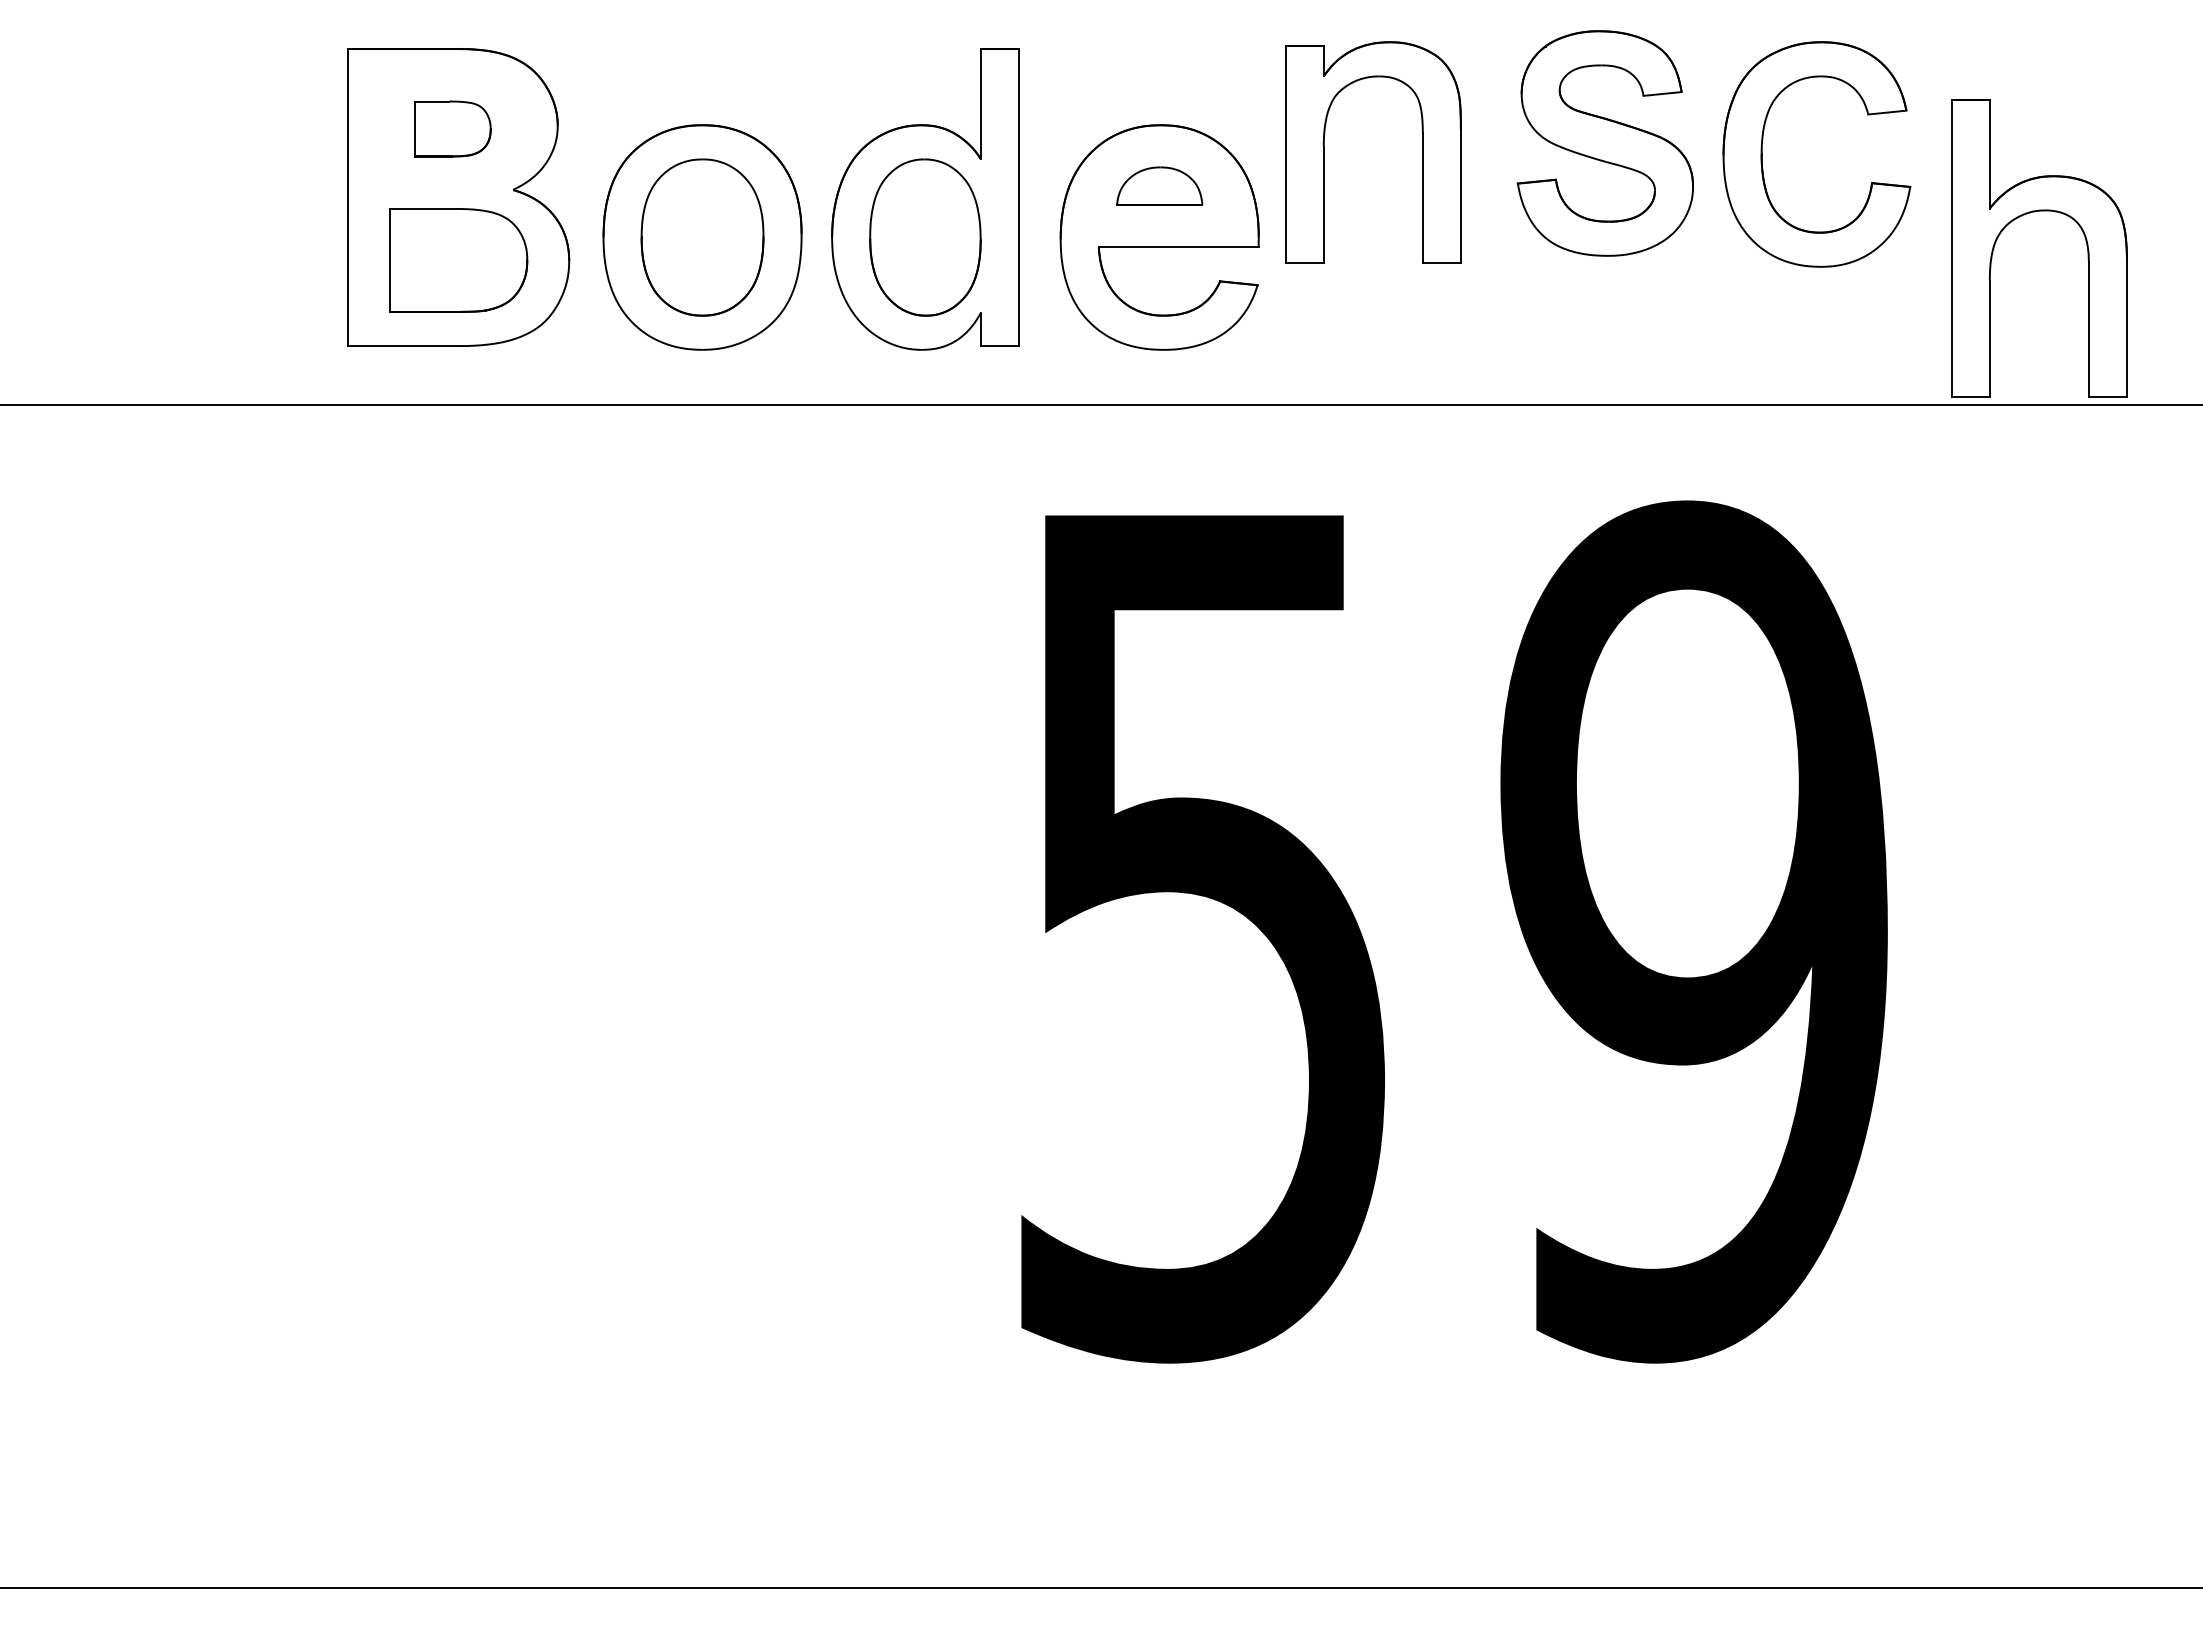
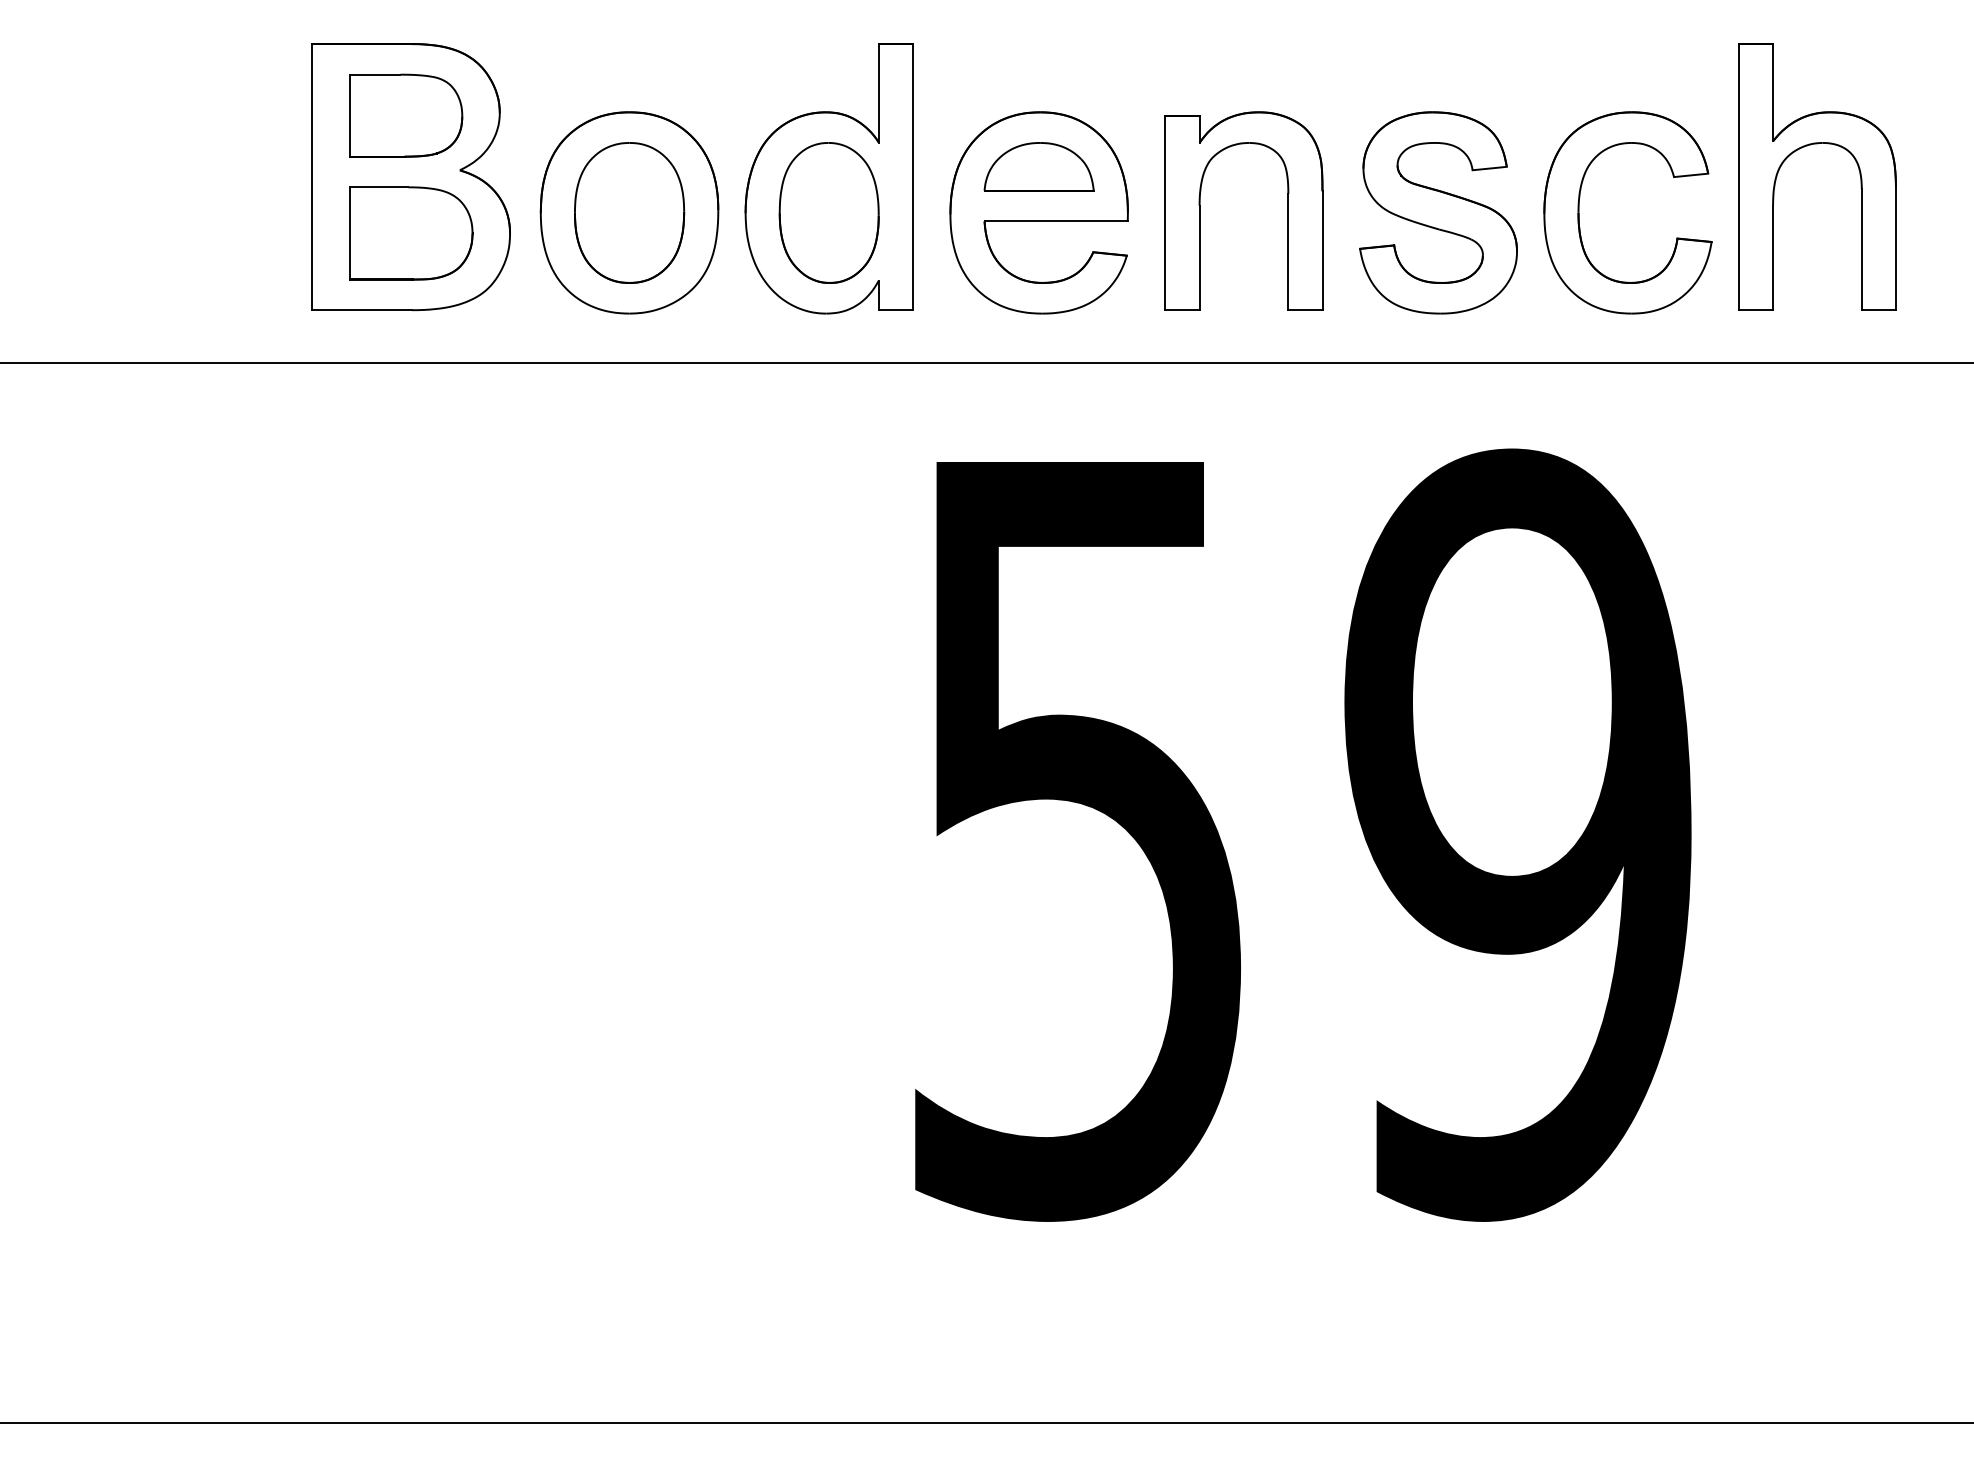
part: (452, 128) -> (405, 115), size x1.67
part: (1604, 143) -> (1437, 212), moved
part: (1324, 152) -> (1200, 211), moved
part: (1762, 154) -> (1579, 212), moved
part: (1159, 185) -> (1038, 166), size x1.43
part: (2027, 214) -> (1806, 146), moved

